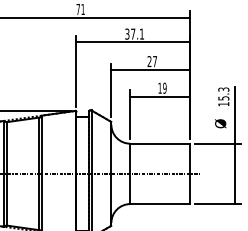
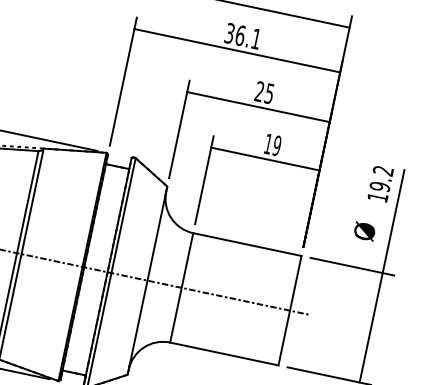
text: (133, 33) -> (241, 34), 37.1 -> 36.1
text: (154, 61) -> (268, 93), 27 -> 25
text: (223, 93) -> (381, 177), 15.3 -> 19.2

